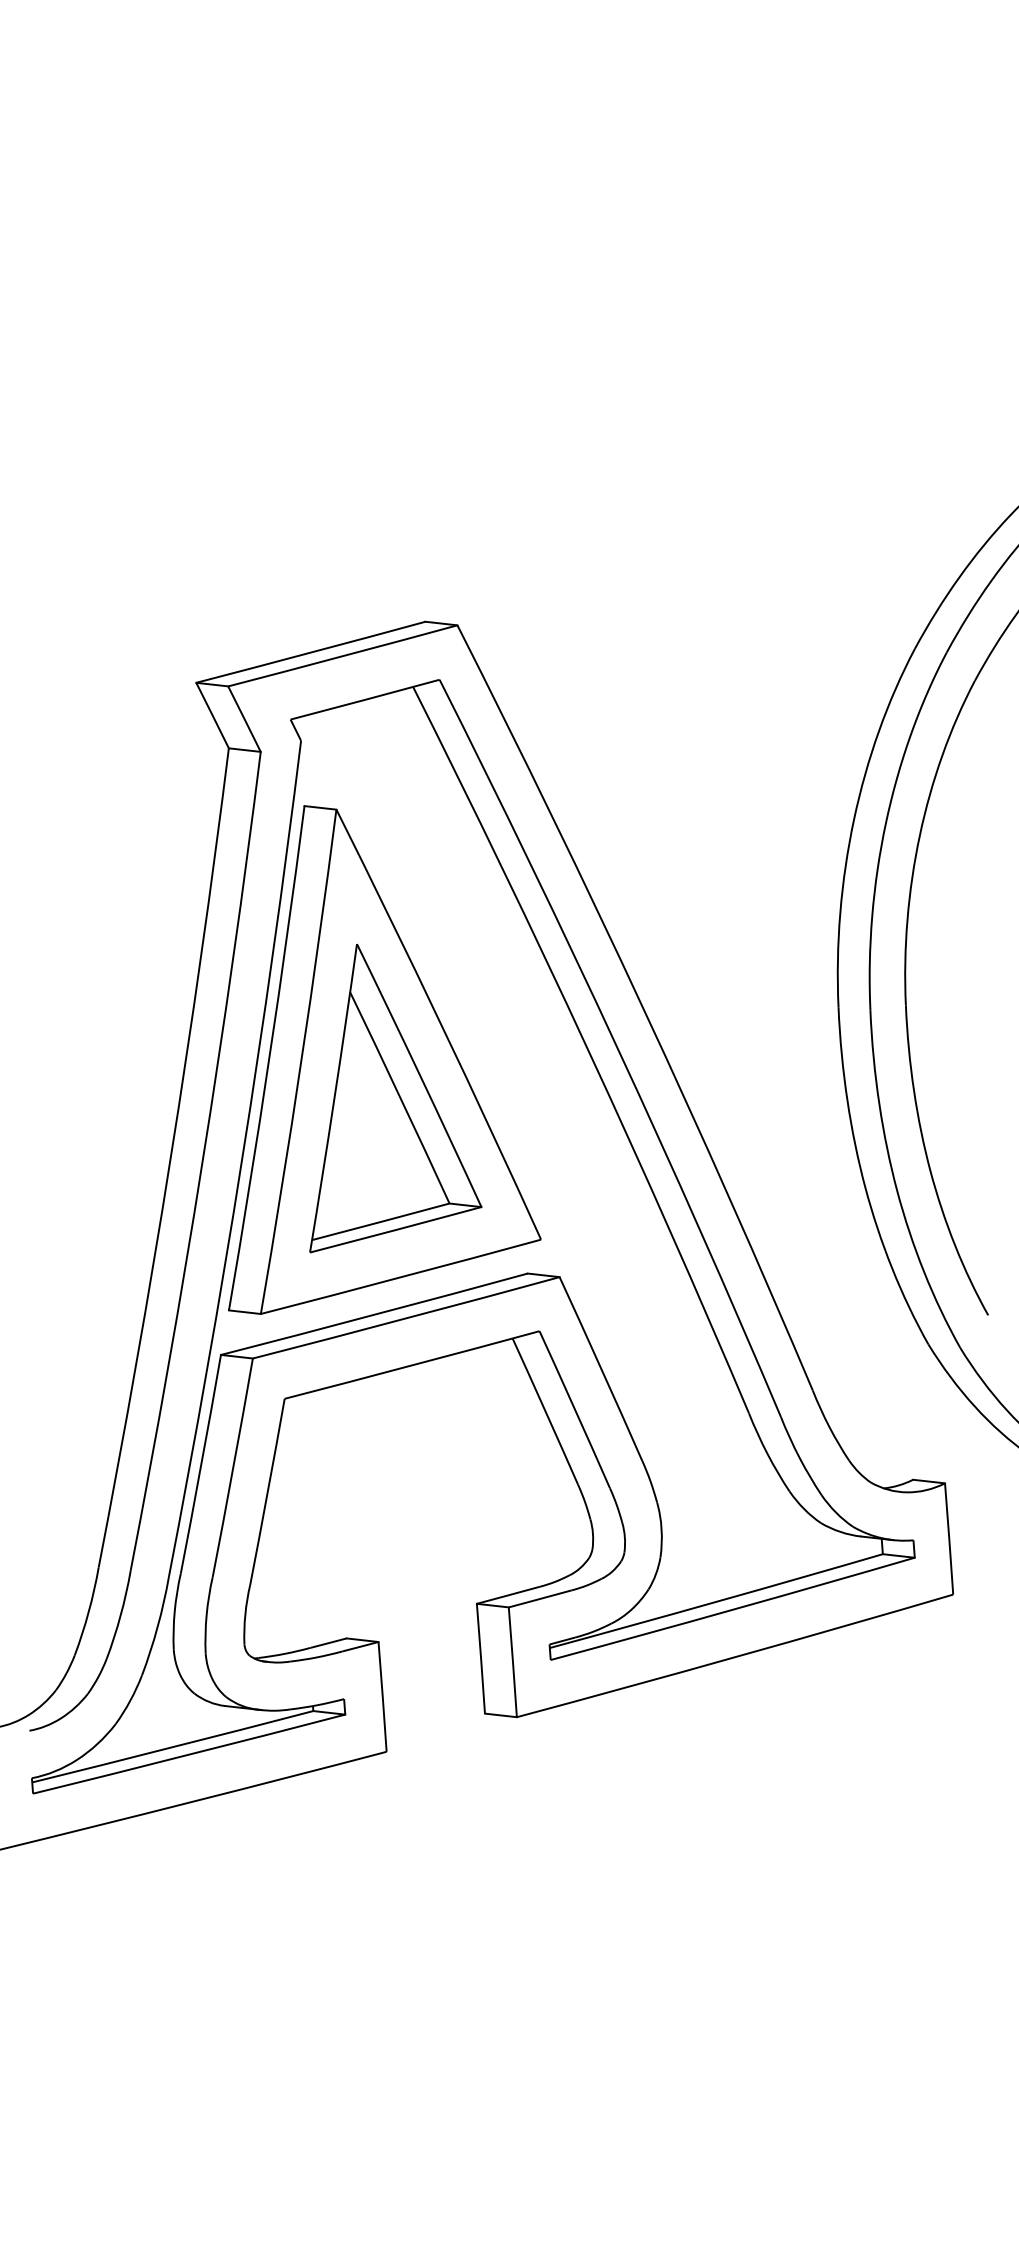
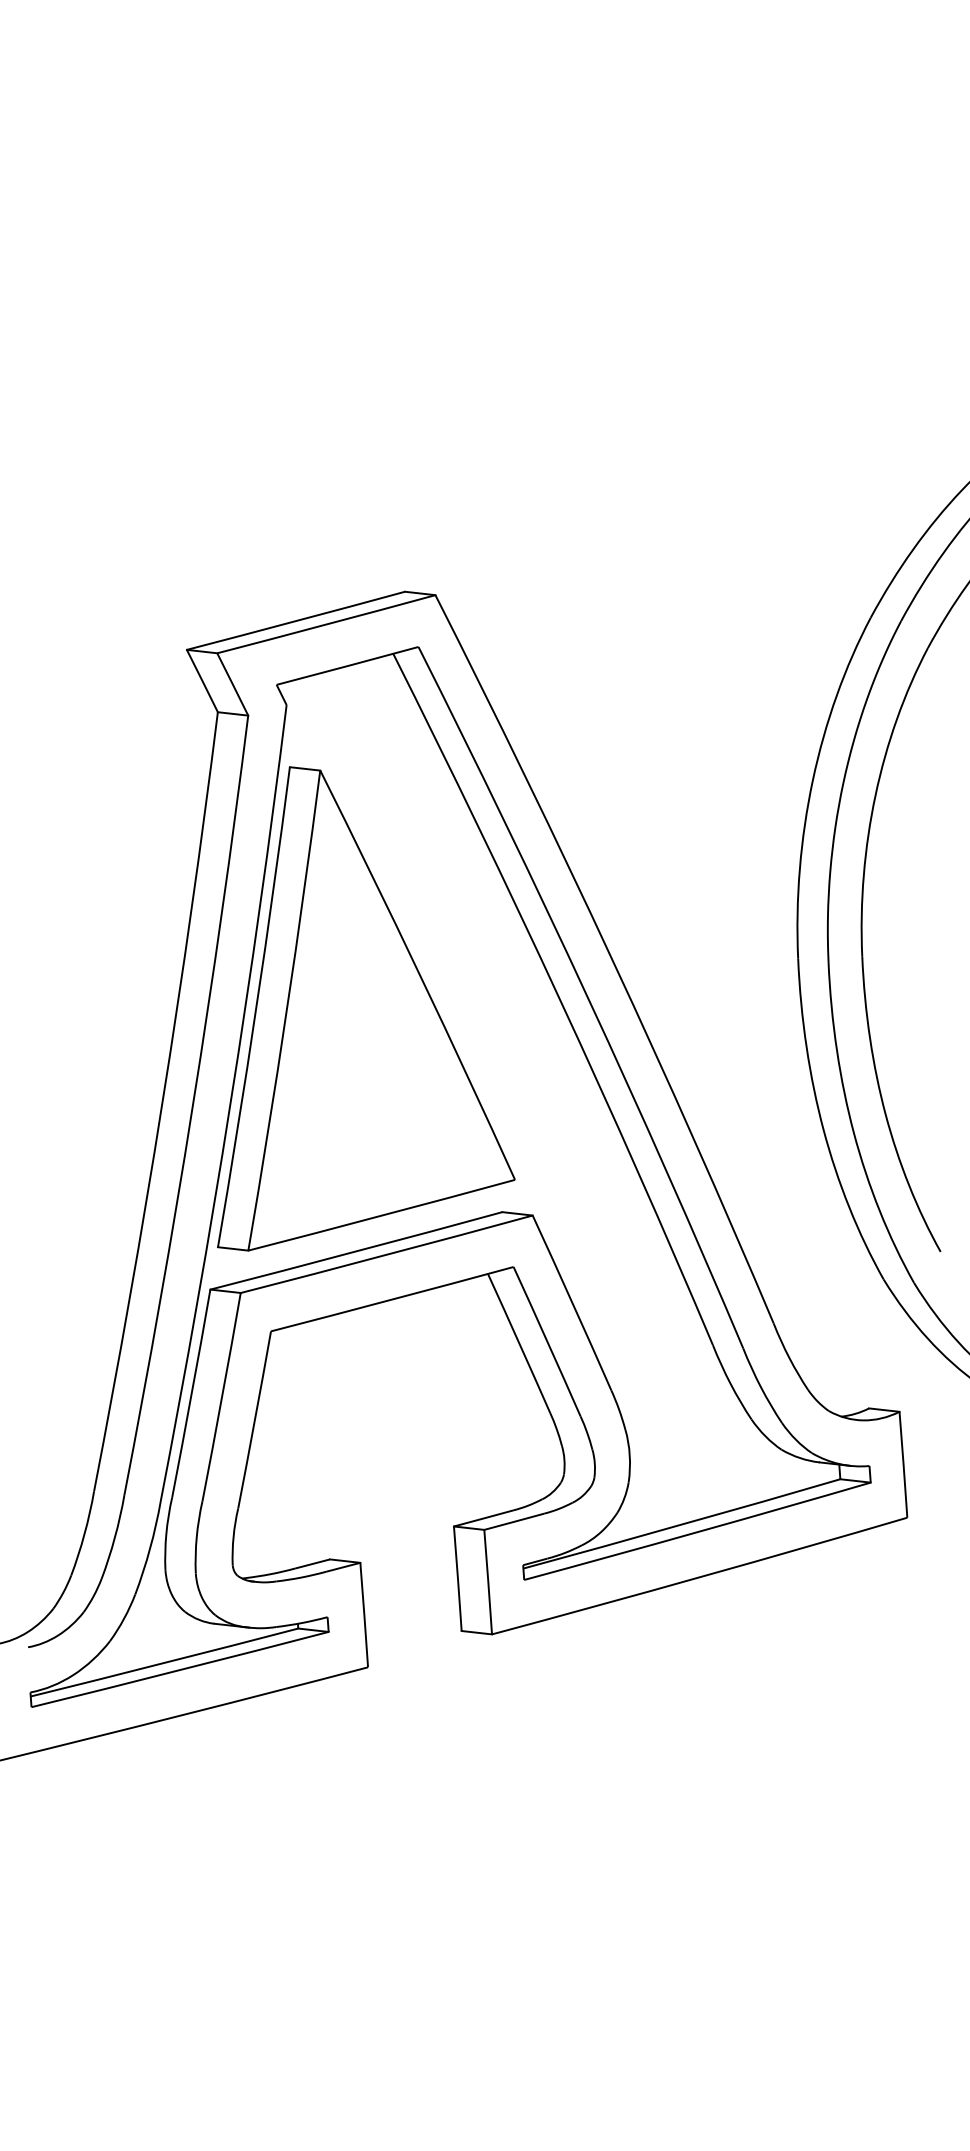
part: (395, 1098) -> (376, 1045), removed

